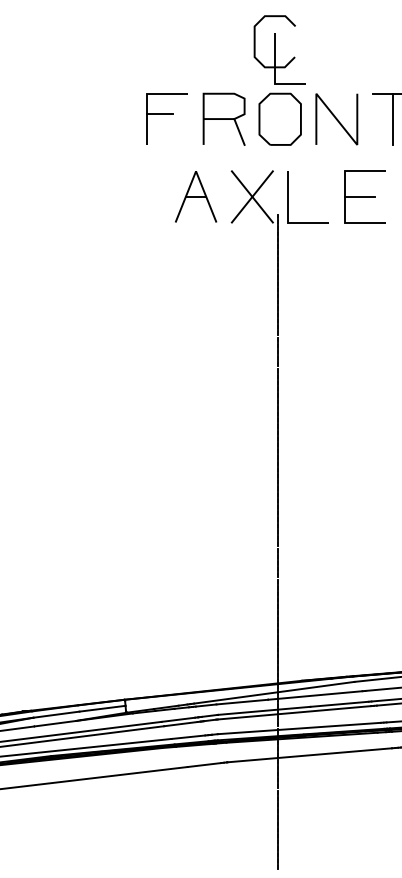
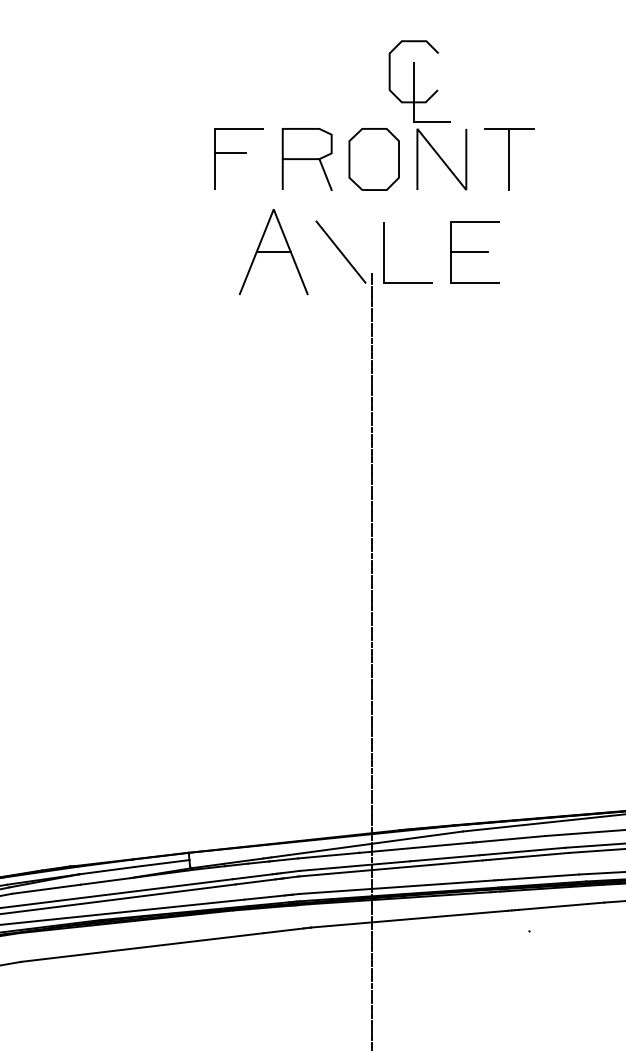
part: (279, 49) -> (419, 81), moved
part: (195, 196) -> (273, 251), size x1.4
line: (251, 196) -> (340, 251), removed

